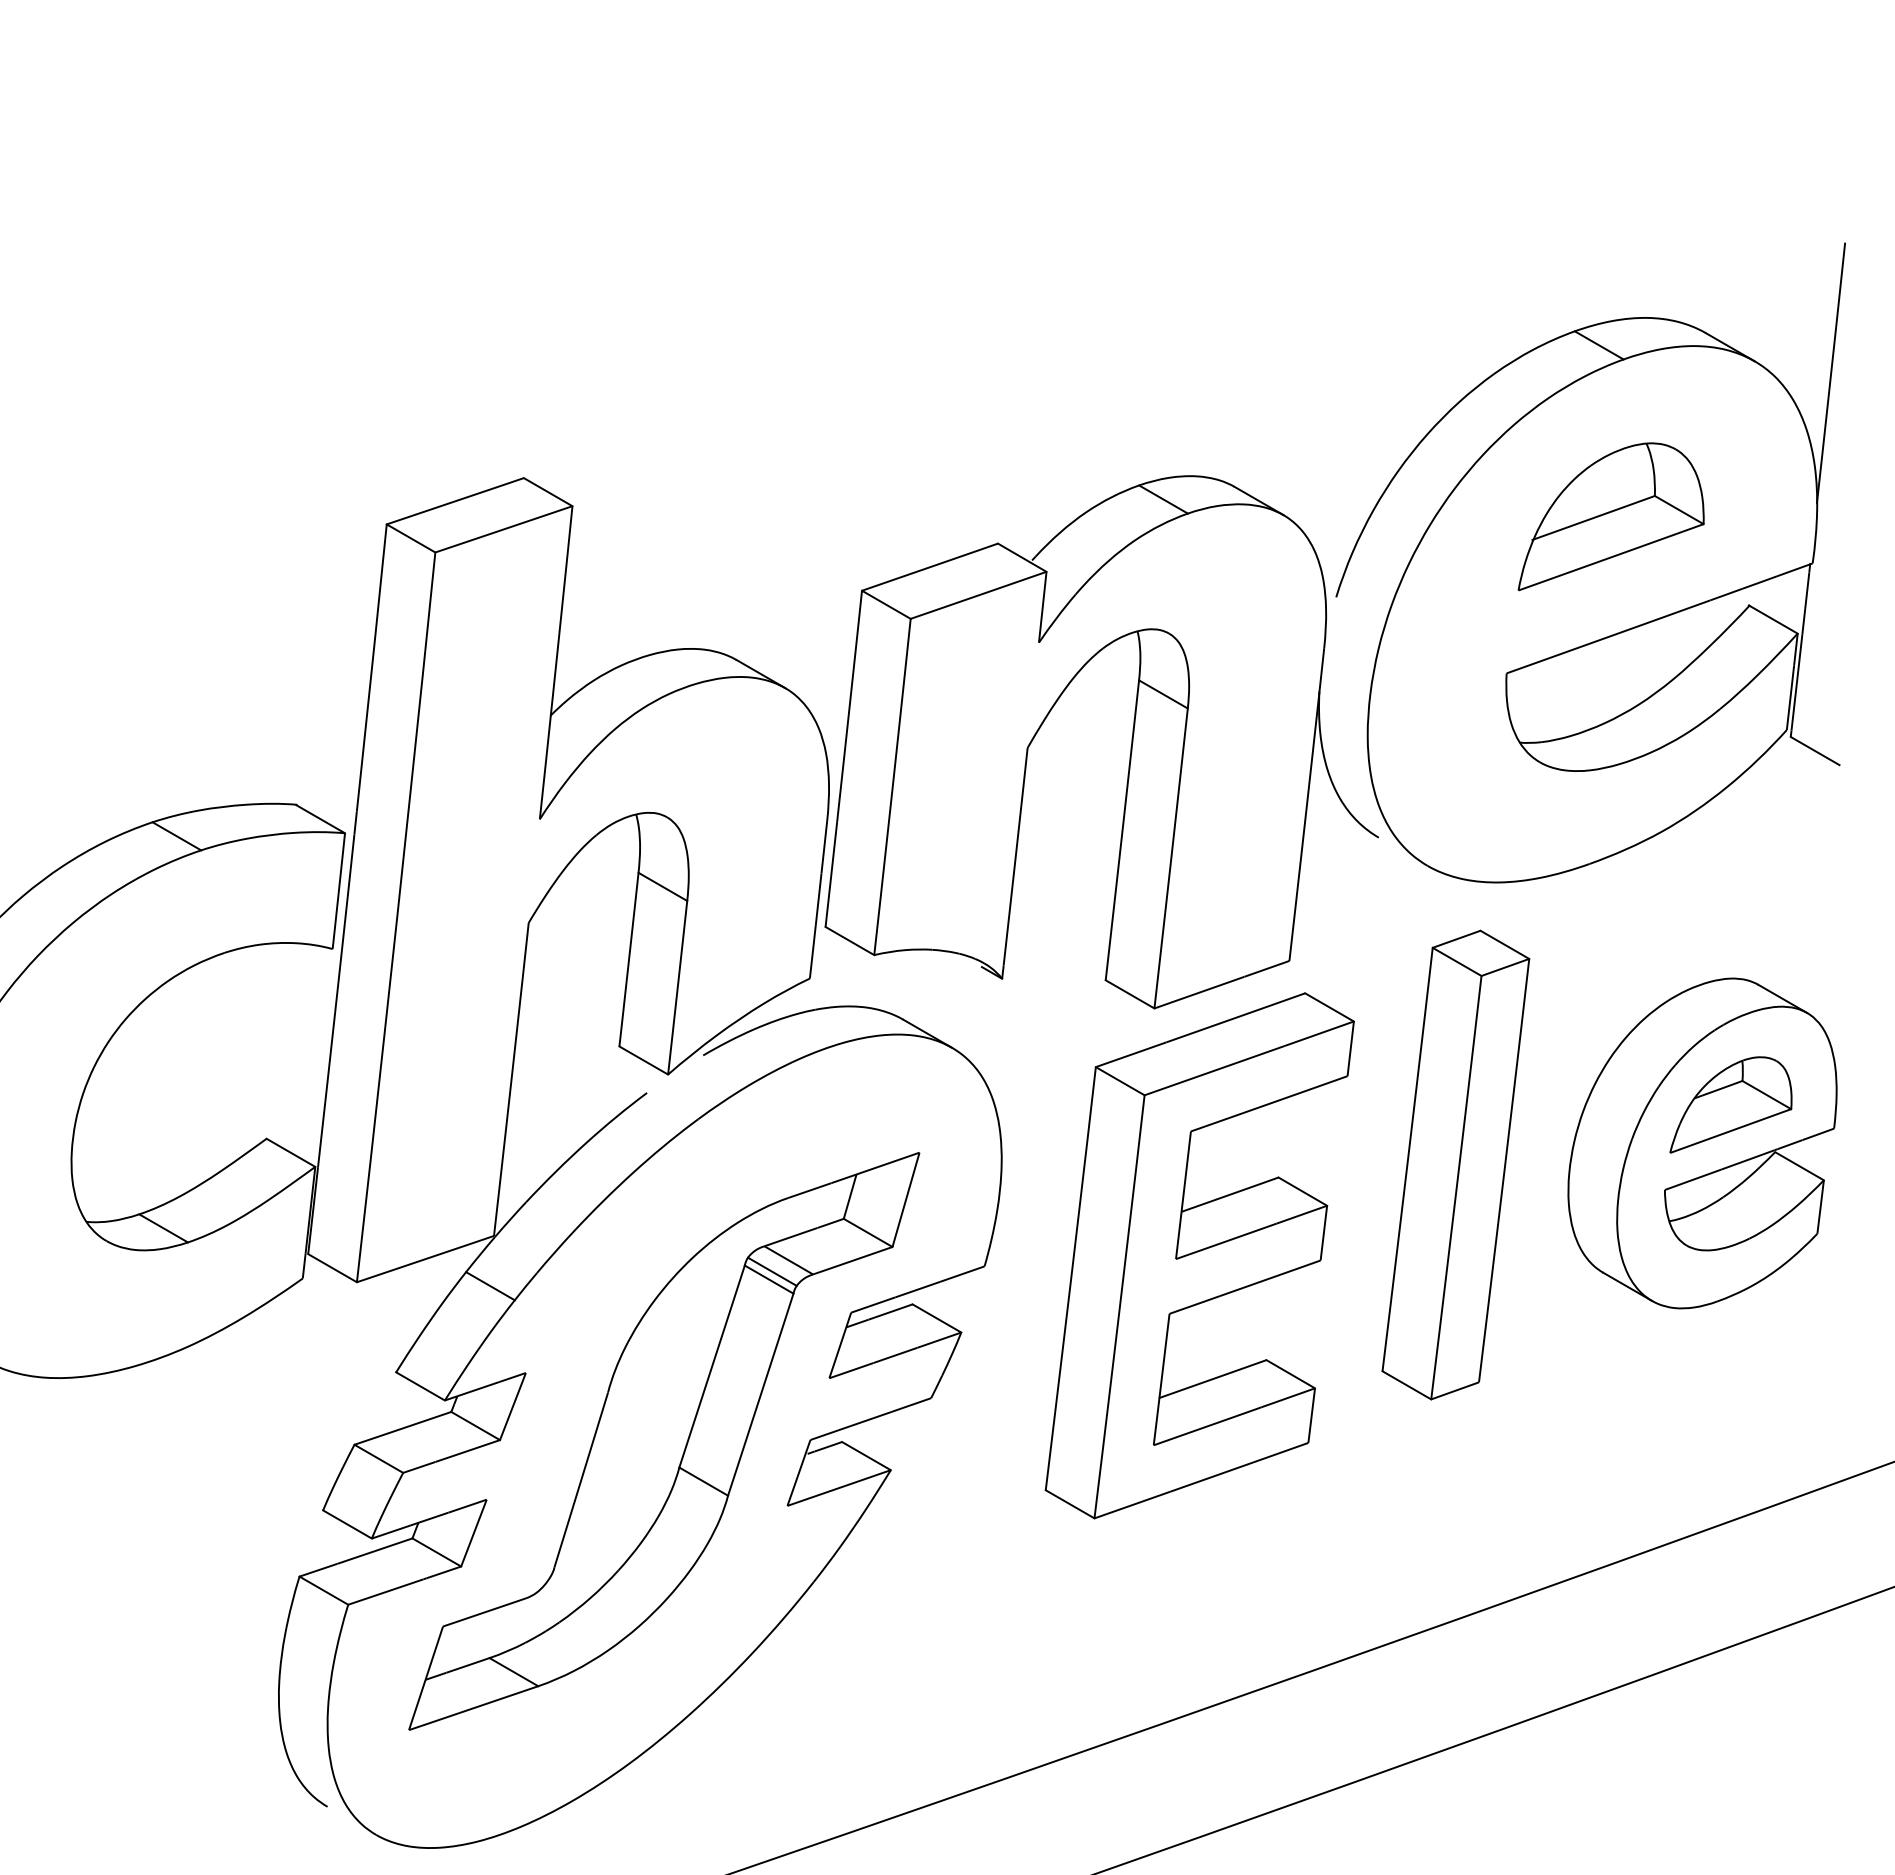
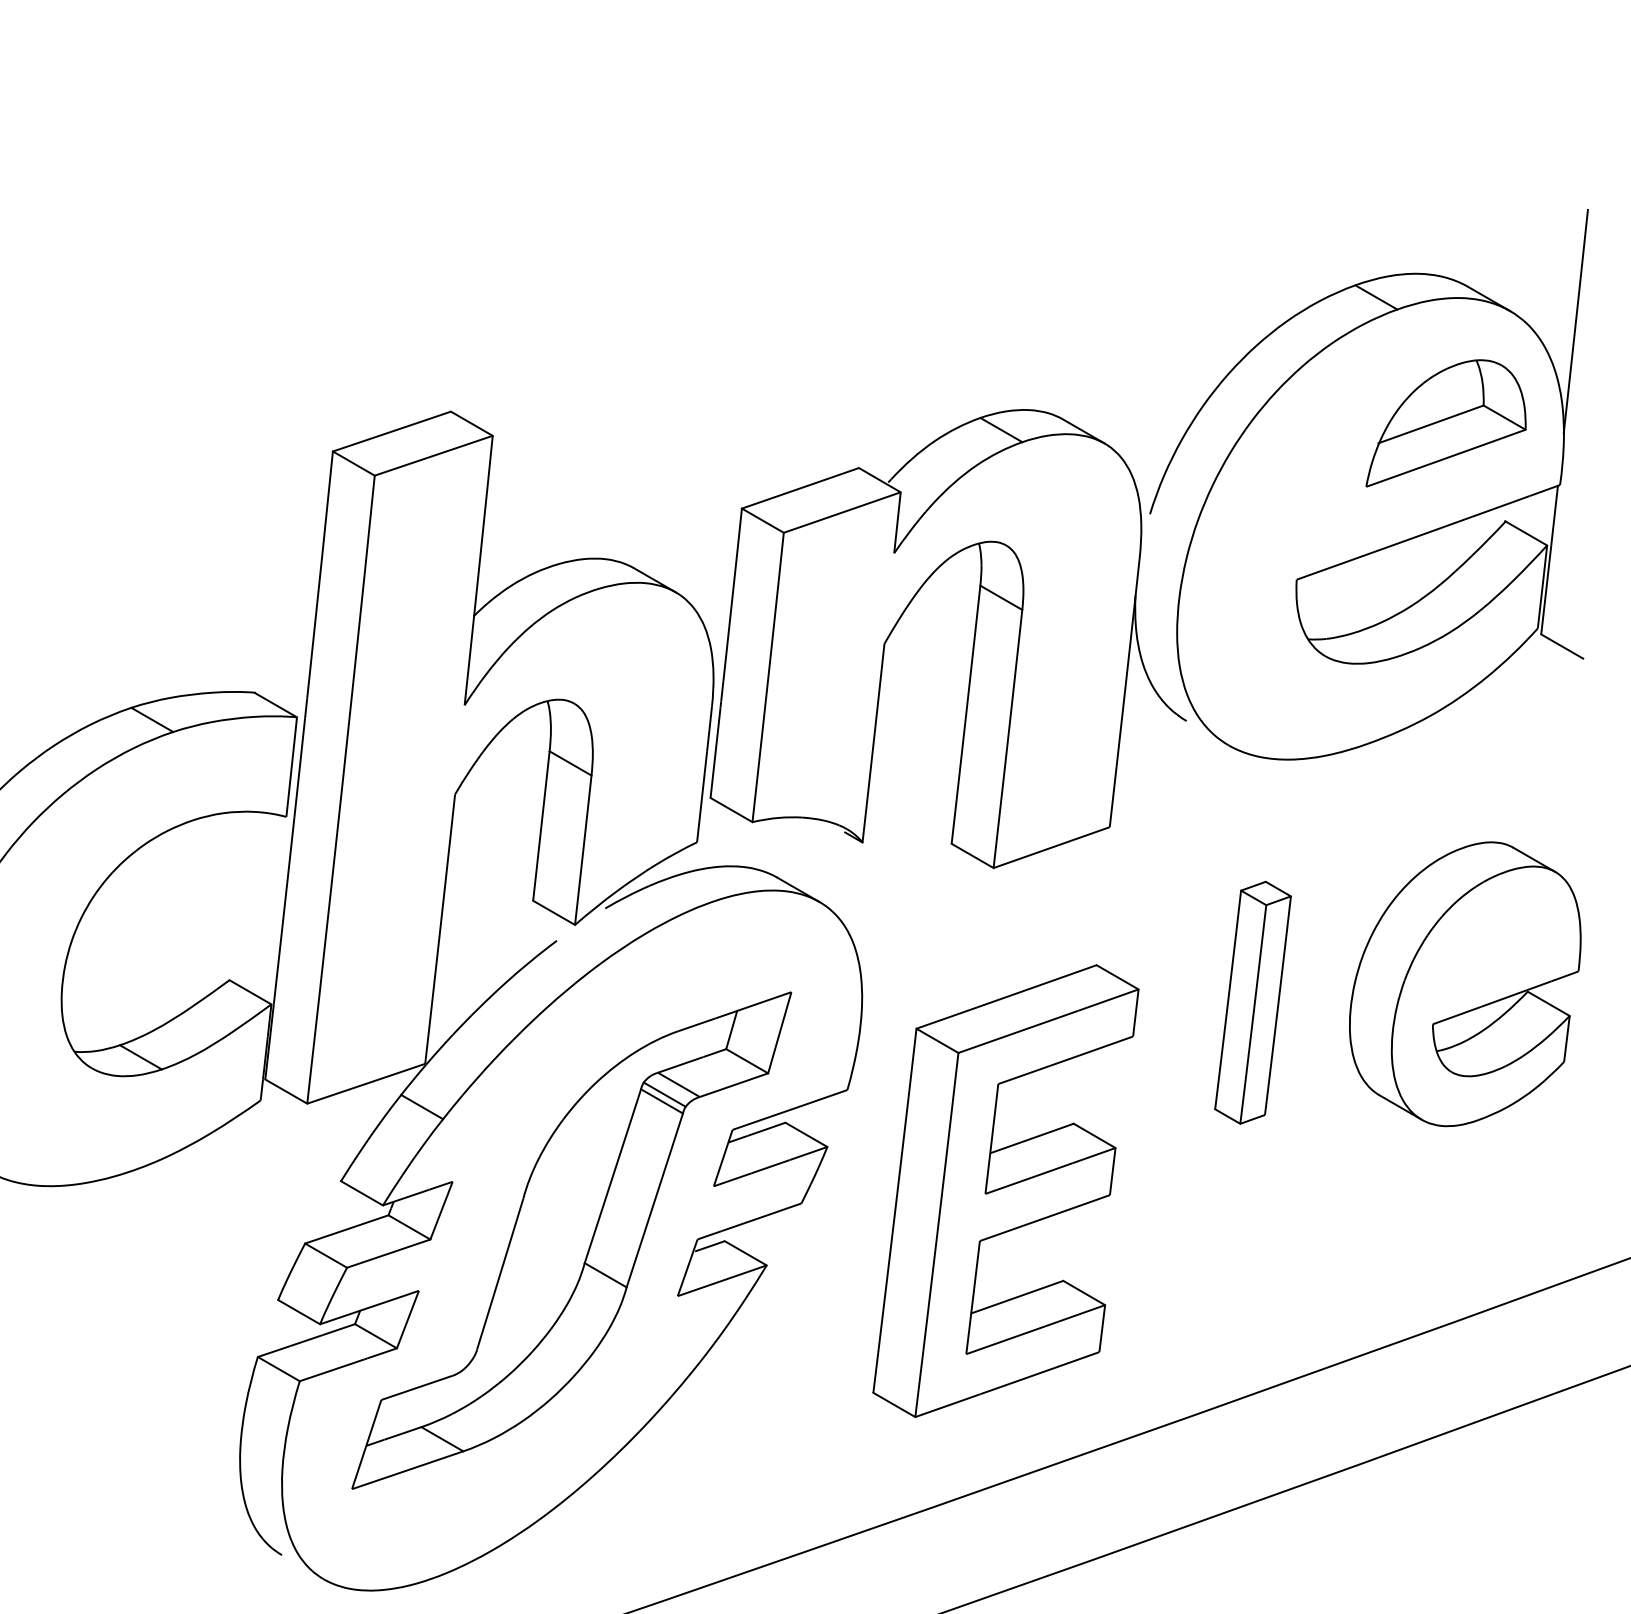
part: (1610, 516) -> (1445, 423), moved
part: (1730, 1104) -> (1489, 950), removed
part: (1455, 1164) -> (1252, 1002), size x0.6
part: (1199, 1255) -> (1005, 1190), moved

